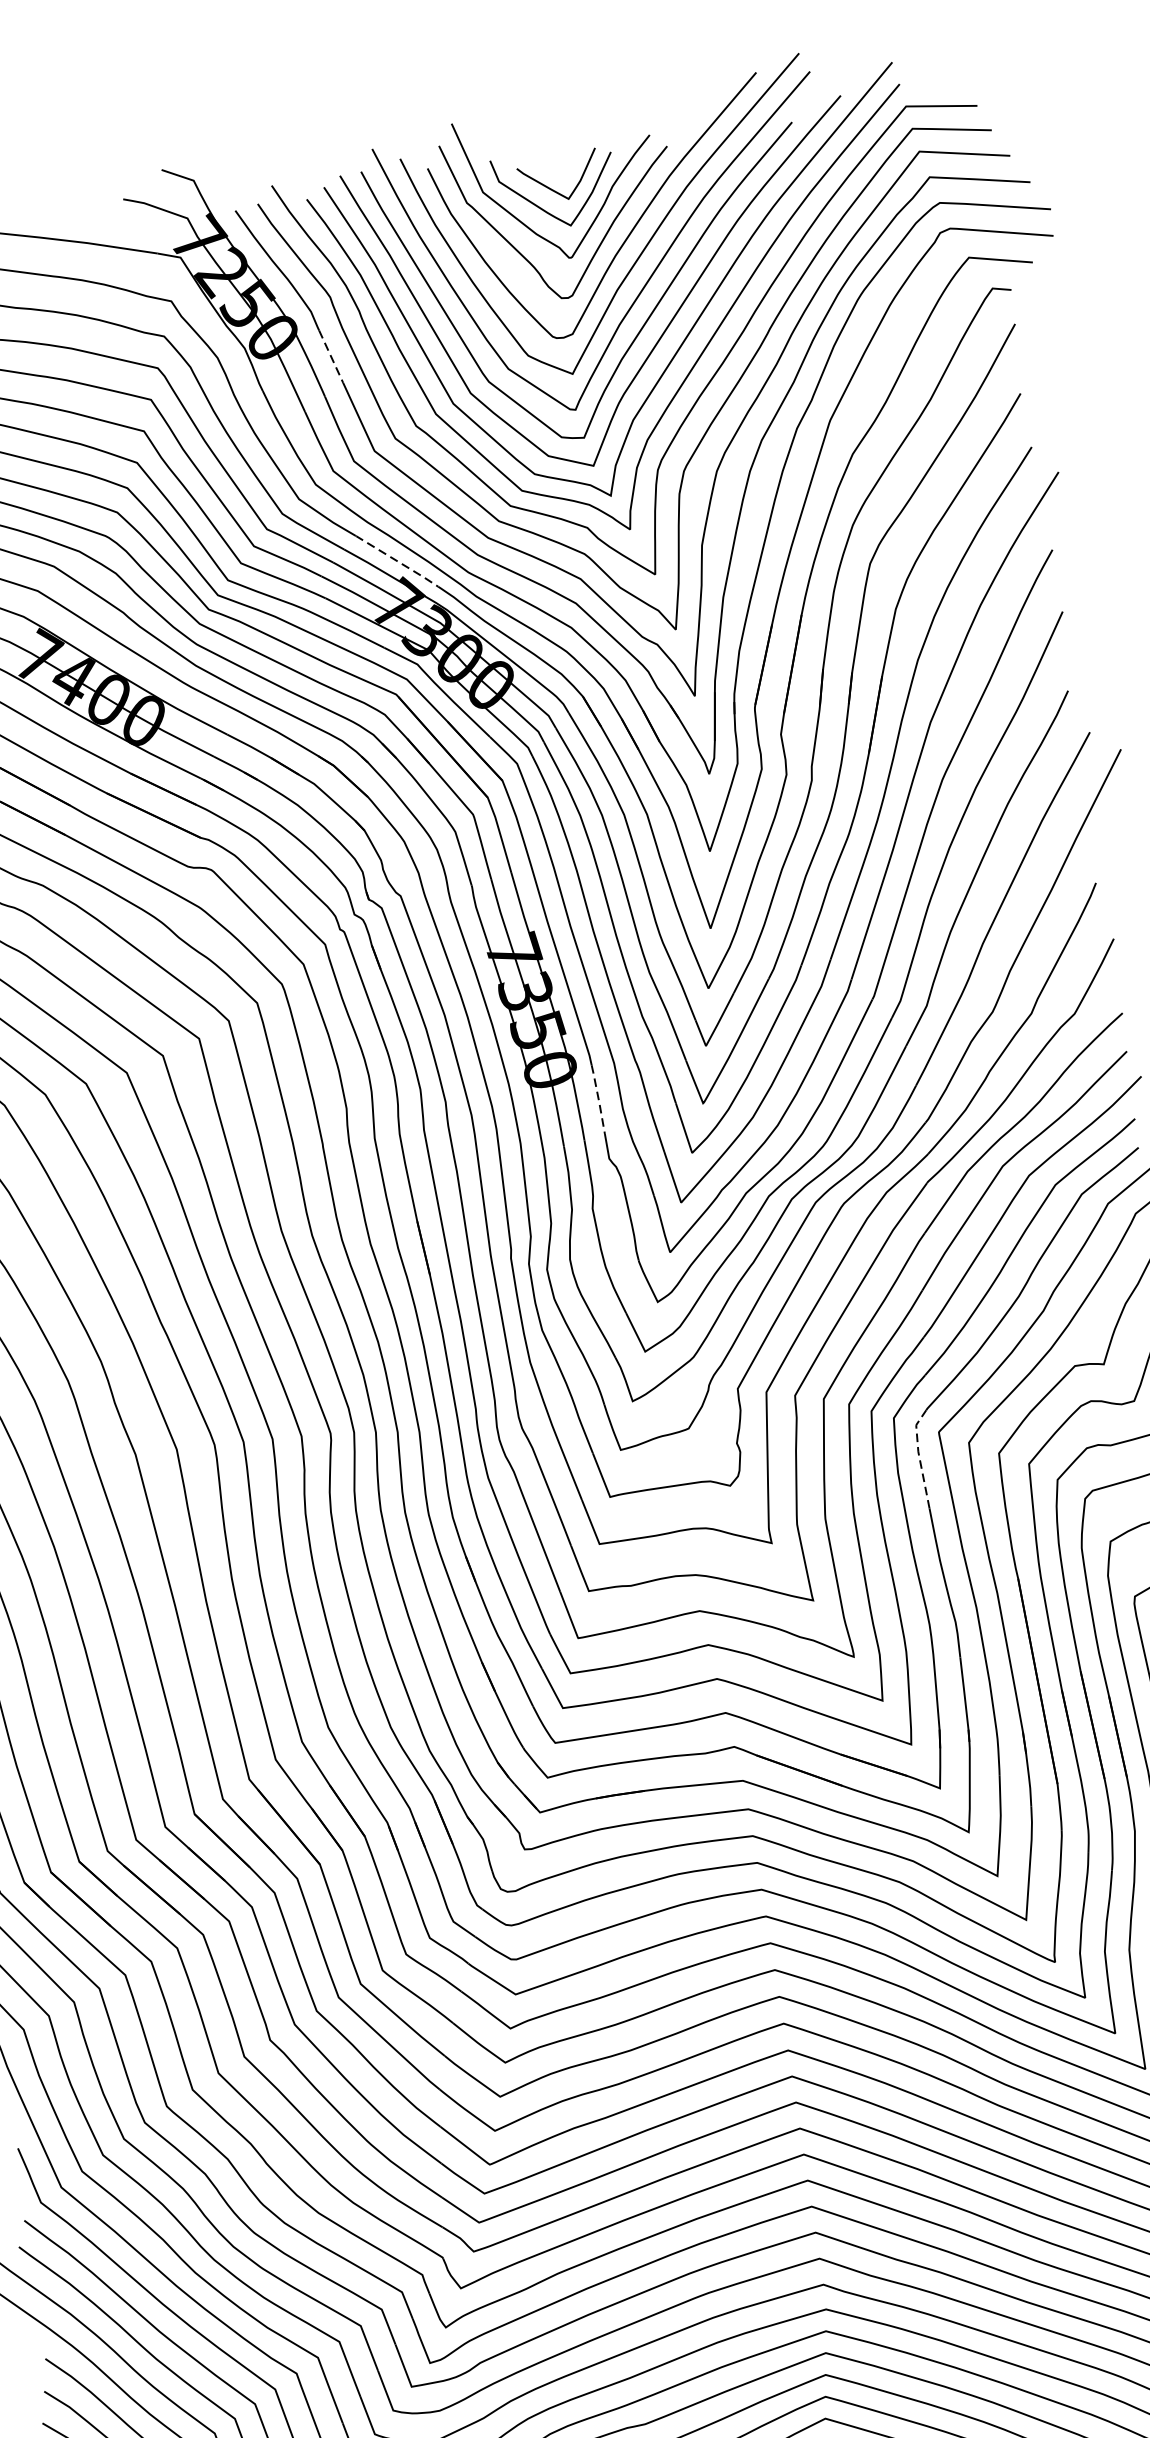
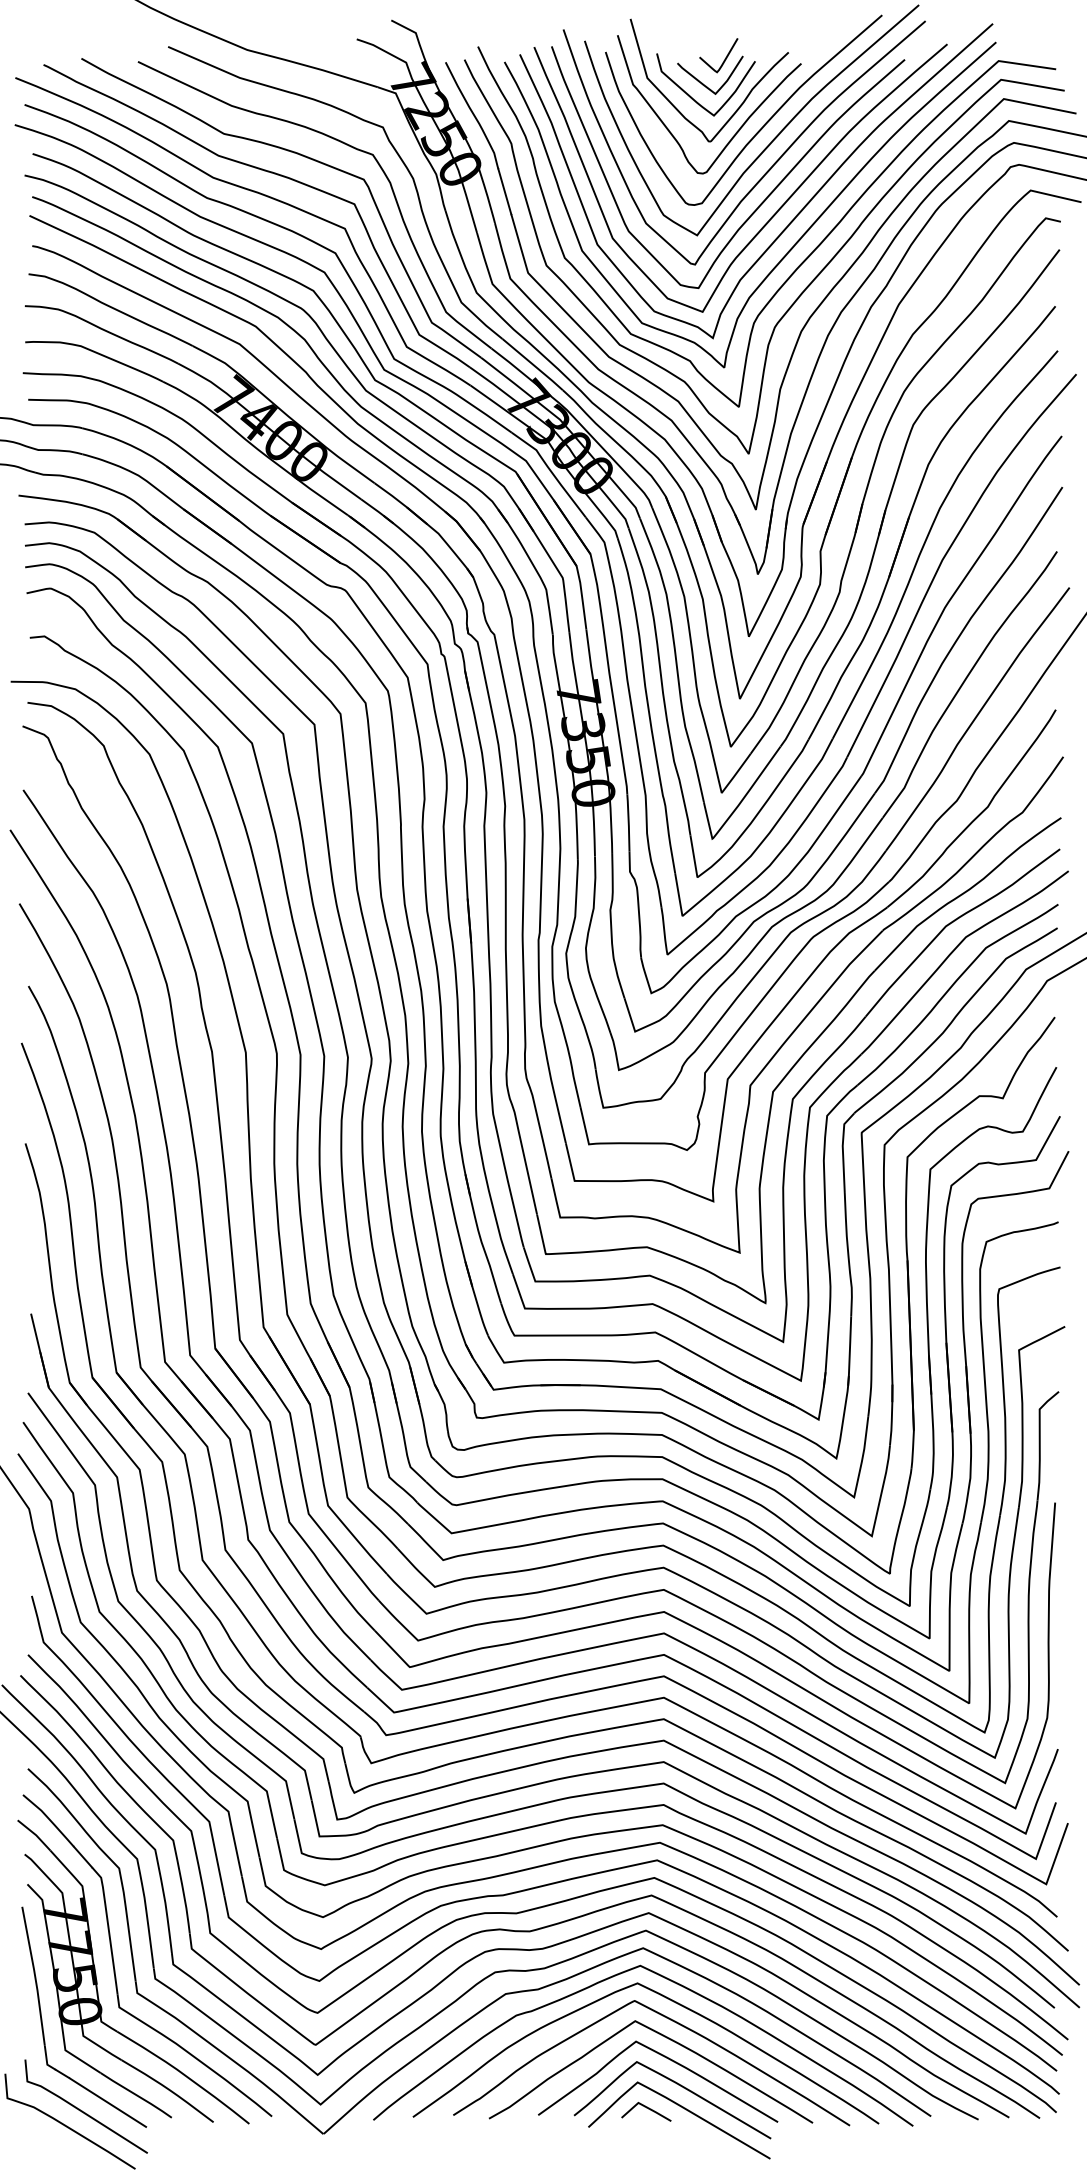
curve: (572, 156) -> (723, 60), added
line: (330, 357) -> (504, 192), dashed -> solid
line: (396, 561) -> (532, 364), dashed -> solid
line: (598, 1100) -> (628, 823), dashed -> solid
line: (918, 1456) -> (842, 1149), dashed -> solid

